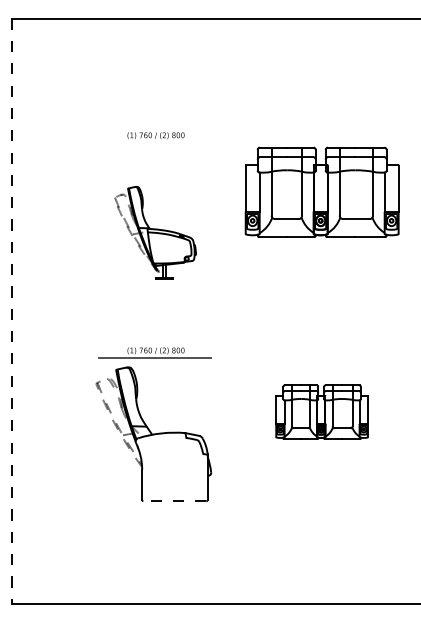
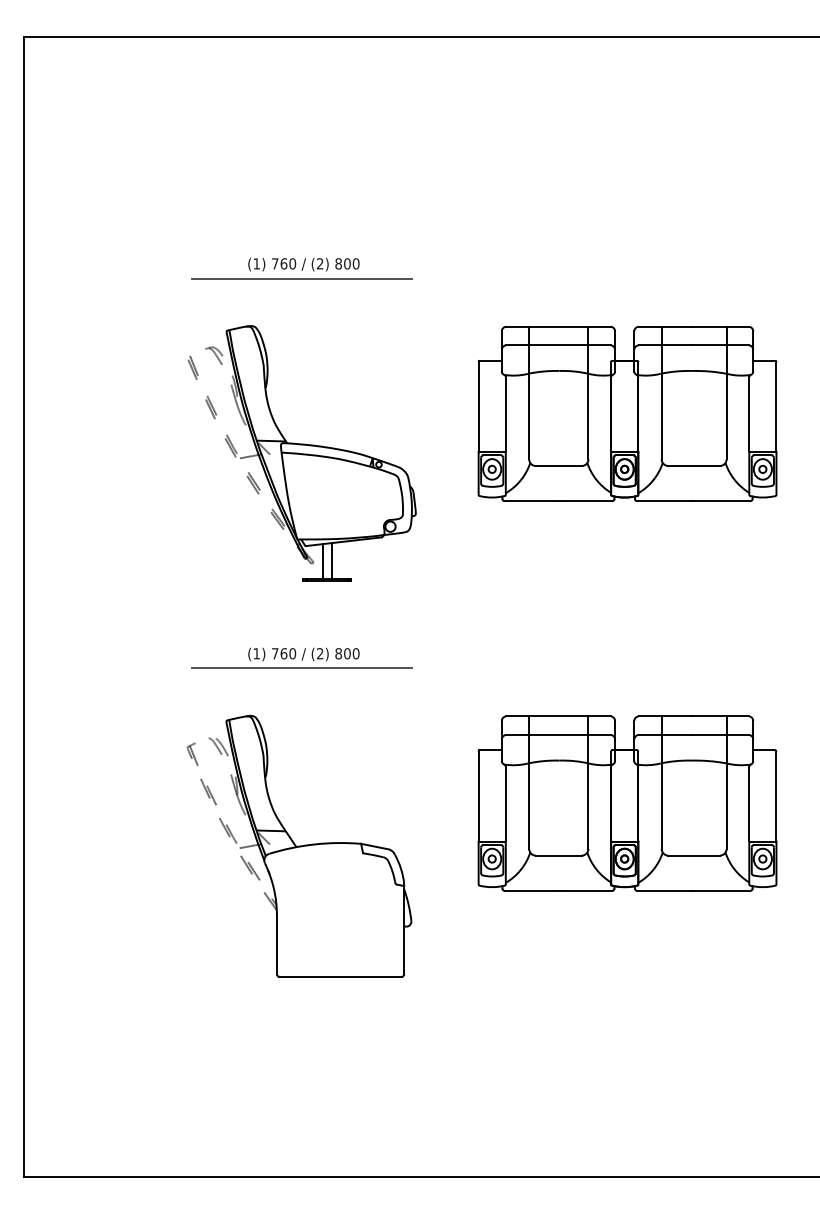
line: (154, 142) -> (300, 277), added
part: (321, 191) -> (626, 412), moved
part: (155, 232) -> (302, 453), size x1.43
line: (12, 311) -> (24, 607), dashed -> solid
part: (154, 352) -> (300, 657), moved
part: (321, 411) -> (626, 801), size x1.67
line: (174, 501) -> (339, 977), dashed -> solid

